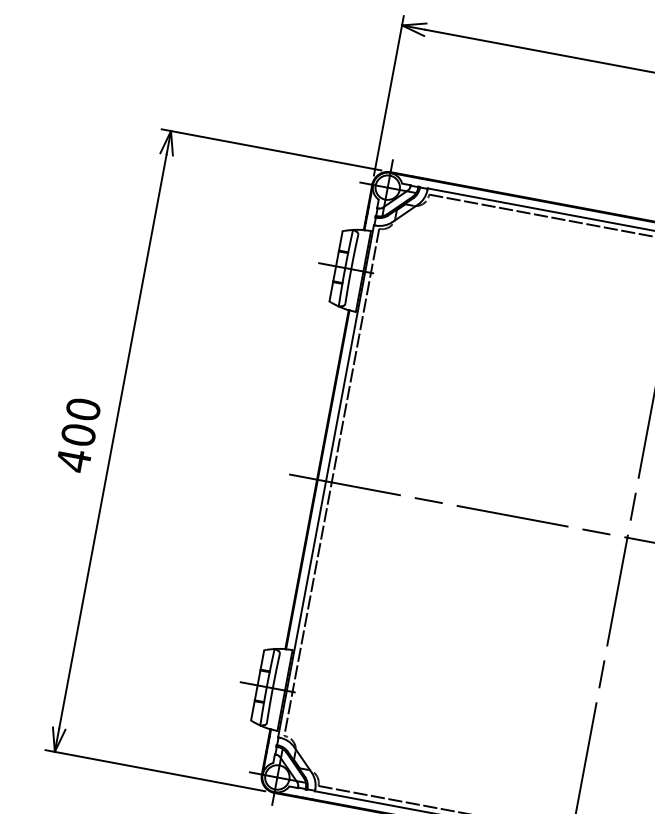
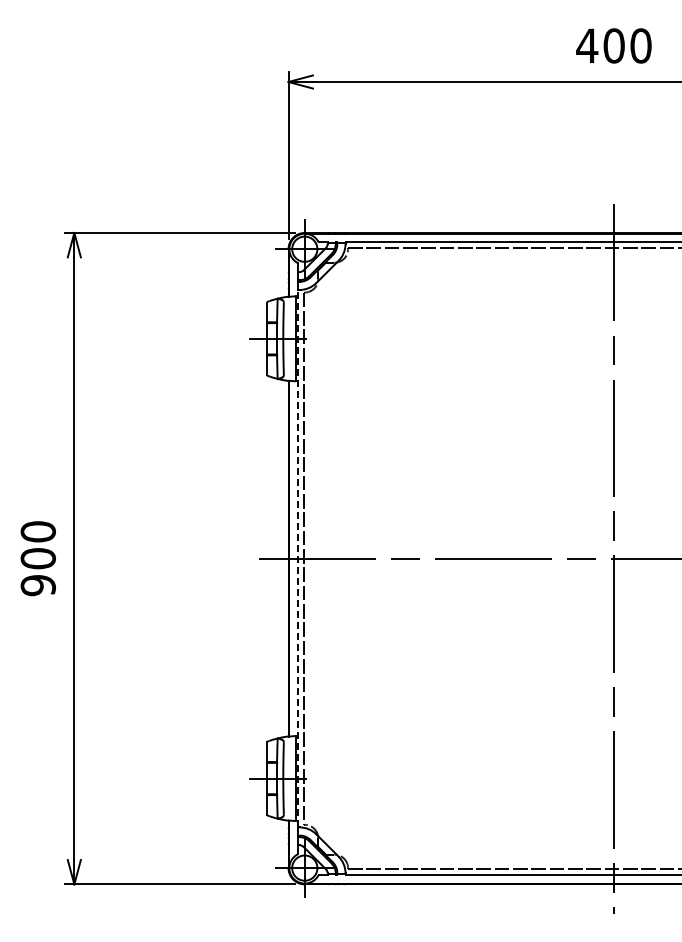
text: (73, 460) -> (37, 585), 400 -> 900
line: (325, 481) -> (297, 558), solid -> dashed

